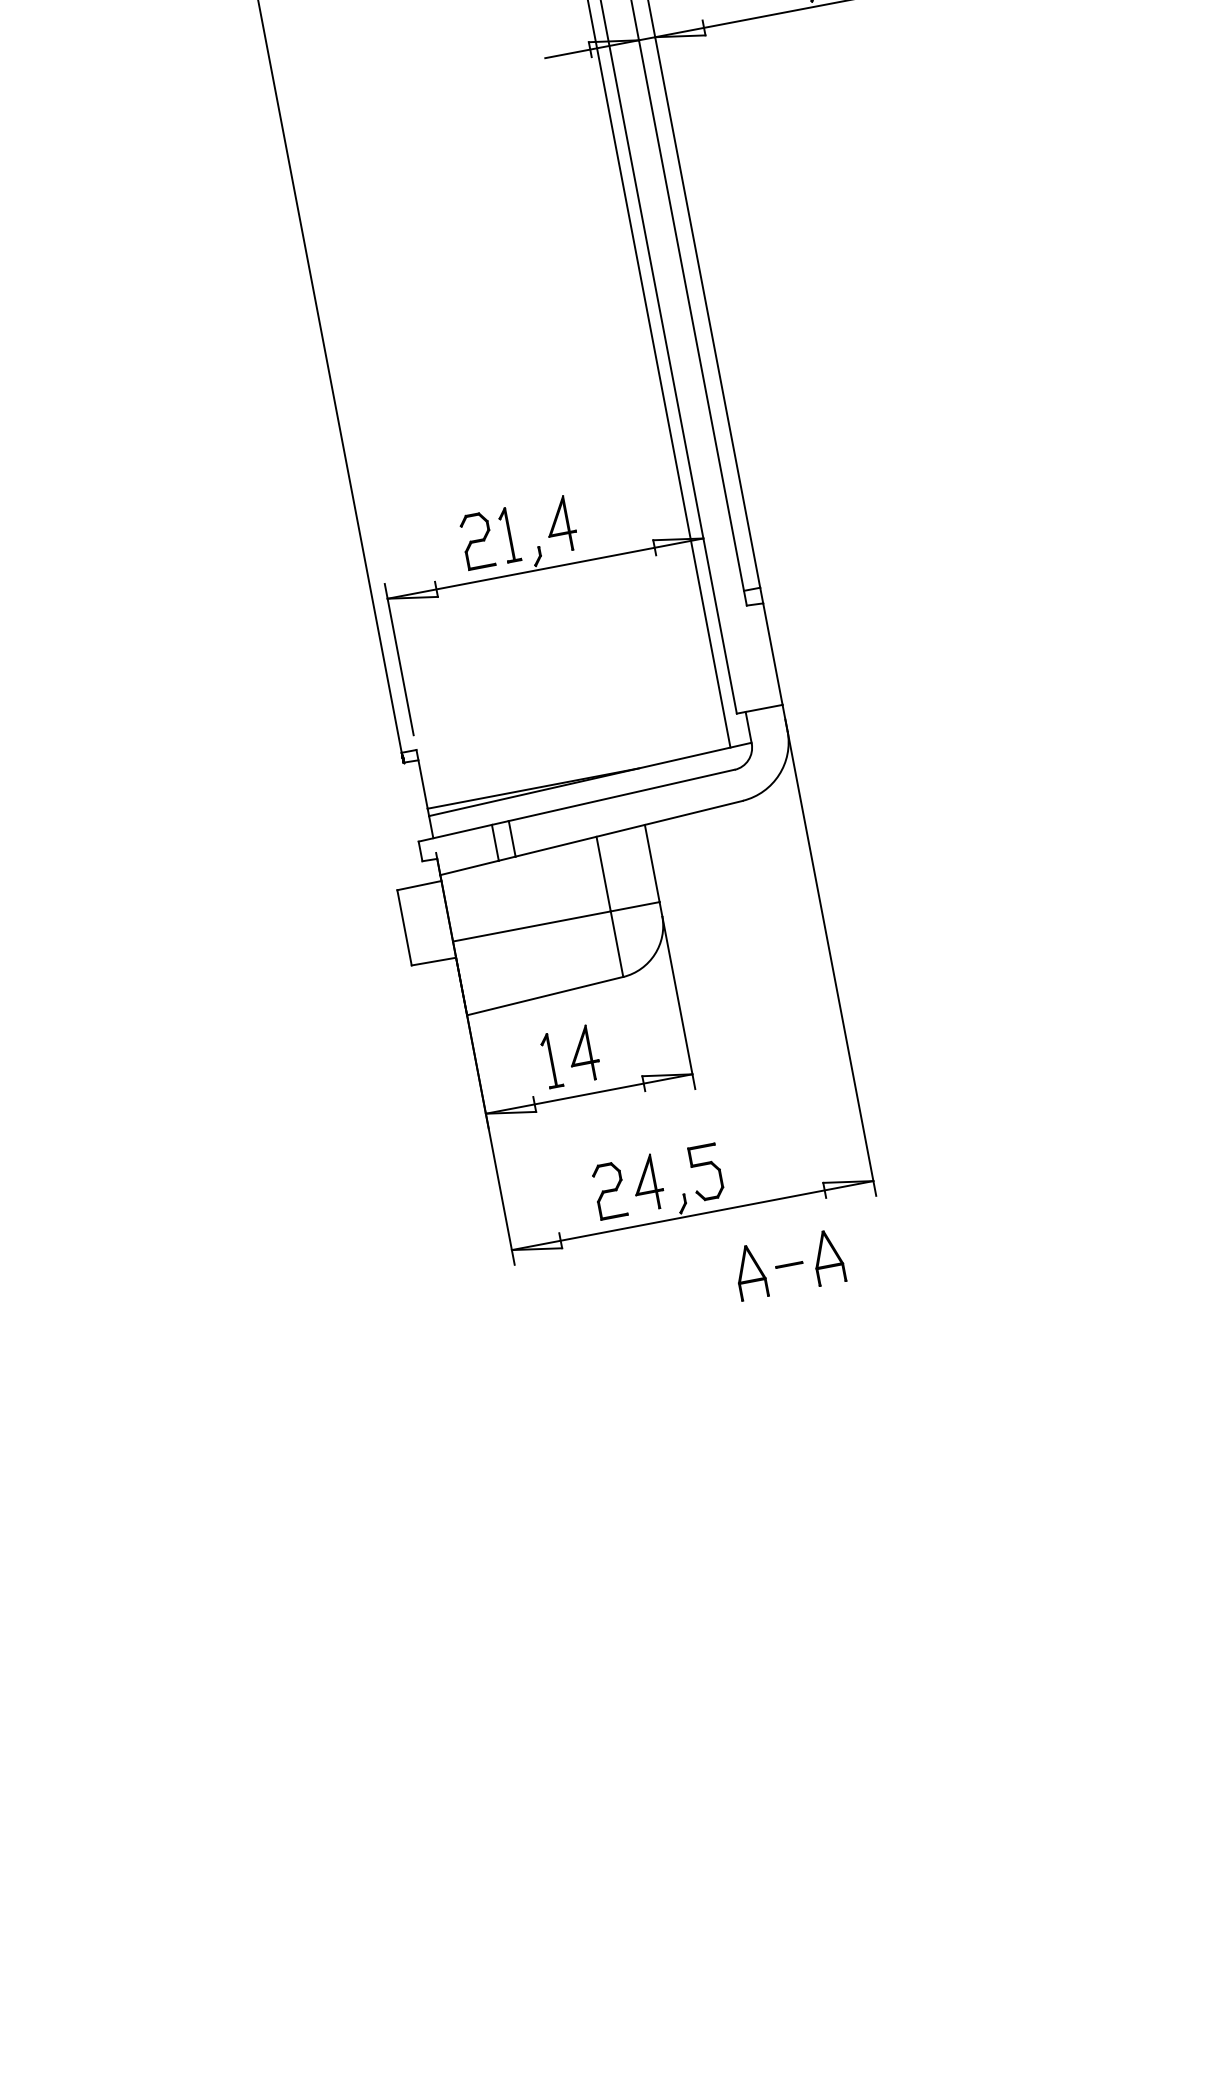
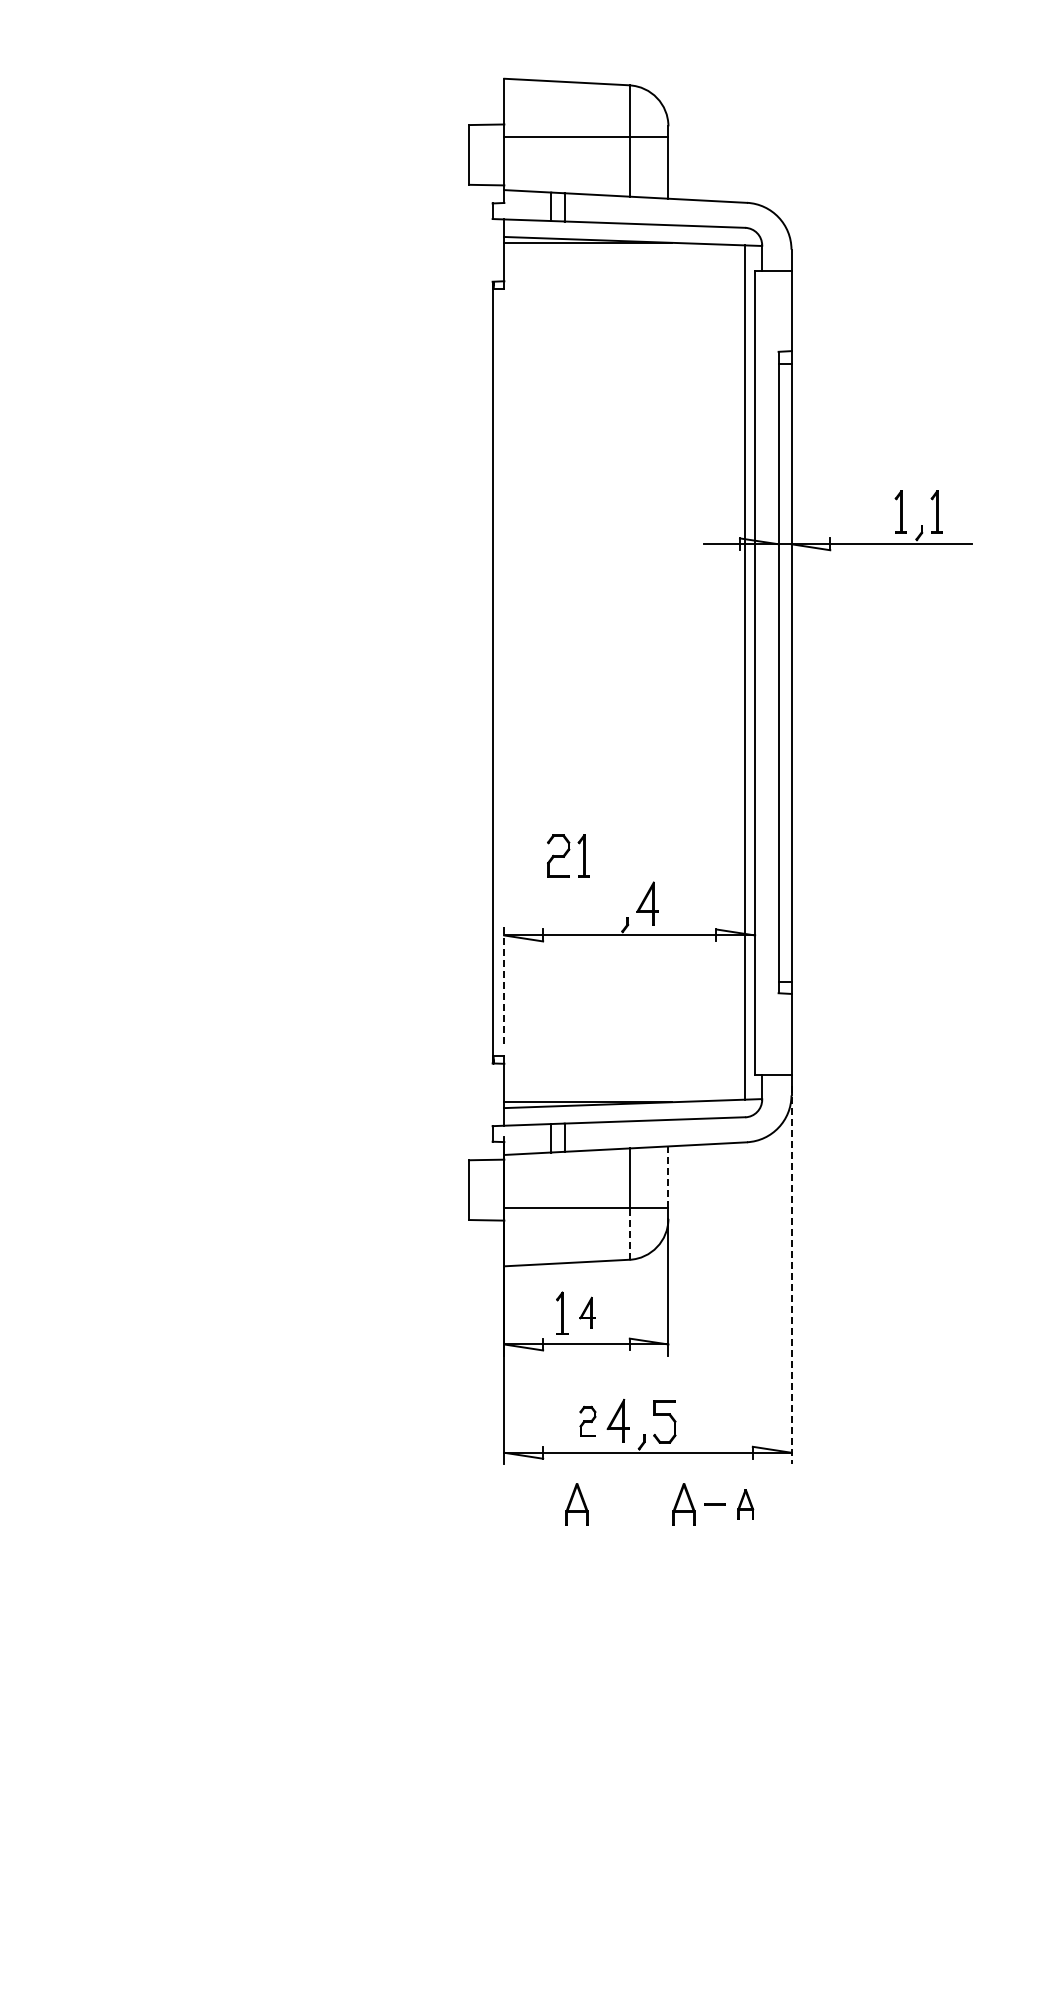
part: (489, 537) -> (568, 855), moved
line: (399, 659) -> (504, 983), solid -> dashed
line: (652, 864) -> (668, 1177), solid -> dashed
line: (616, 943) -> (629, 1233), solid -> dashed
line: (830, 957) -> (791, 1275), solid -> dashed
part: (582, 1053) -> (587, 1312), size x0.7
part: (609, 1190) -> (587, 1421), size x0.7
part: (827, 1257) -> (745, 1504), size x0.7
part: (615, 1297) -> (576, 1504), added

